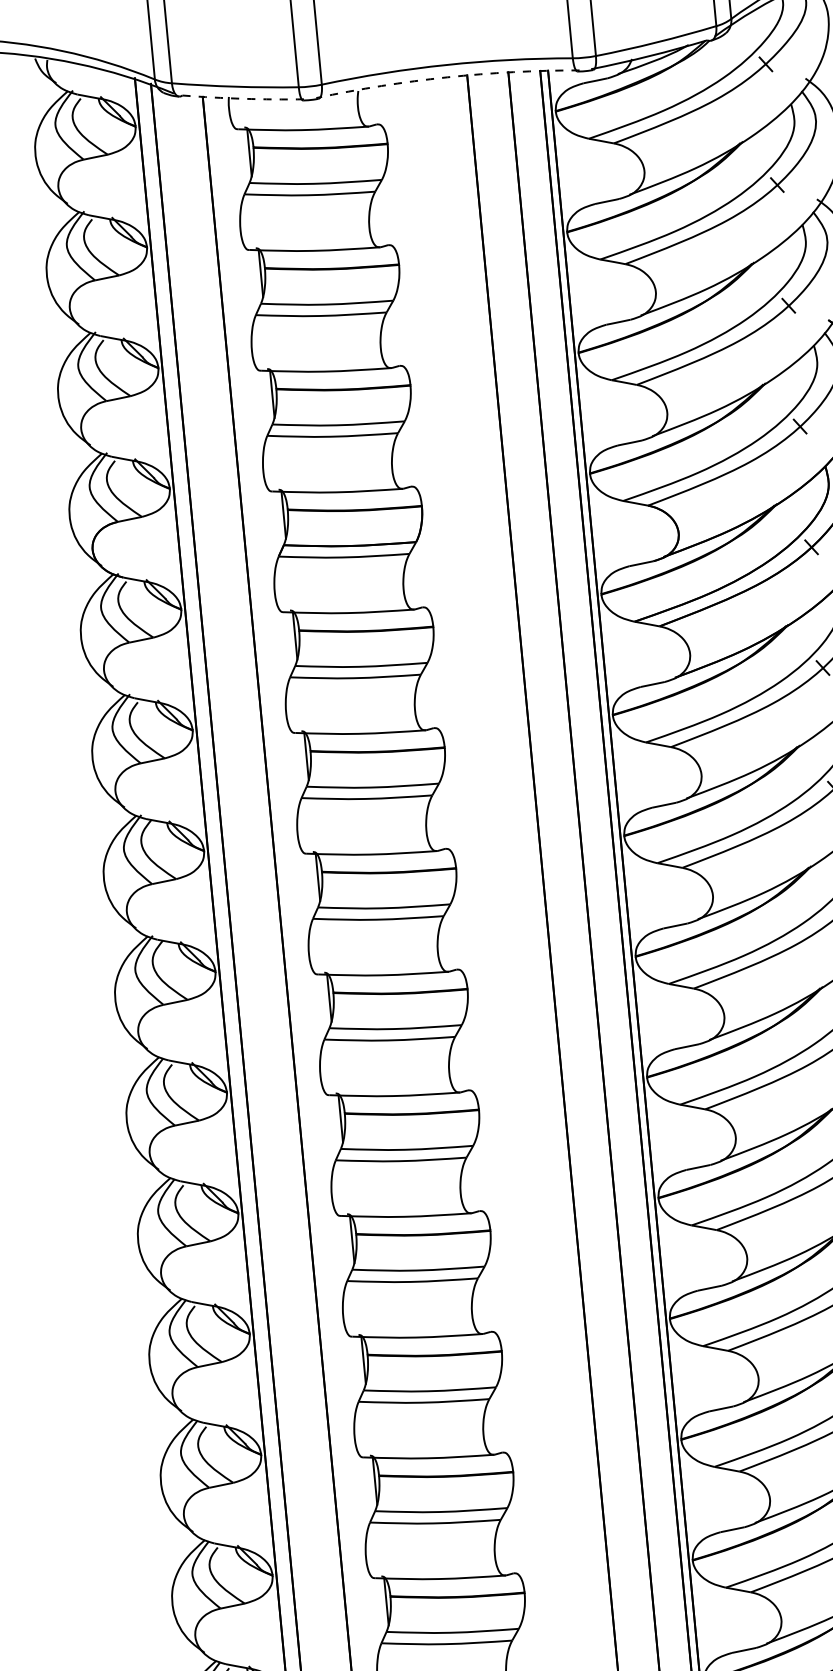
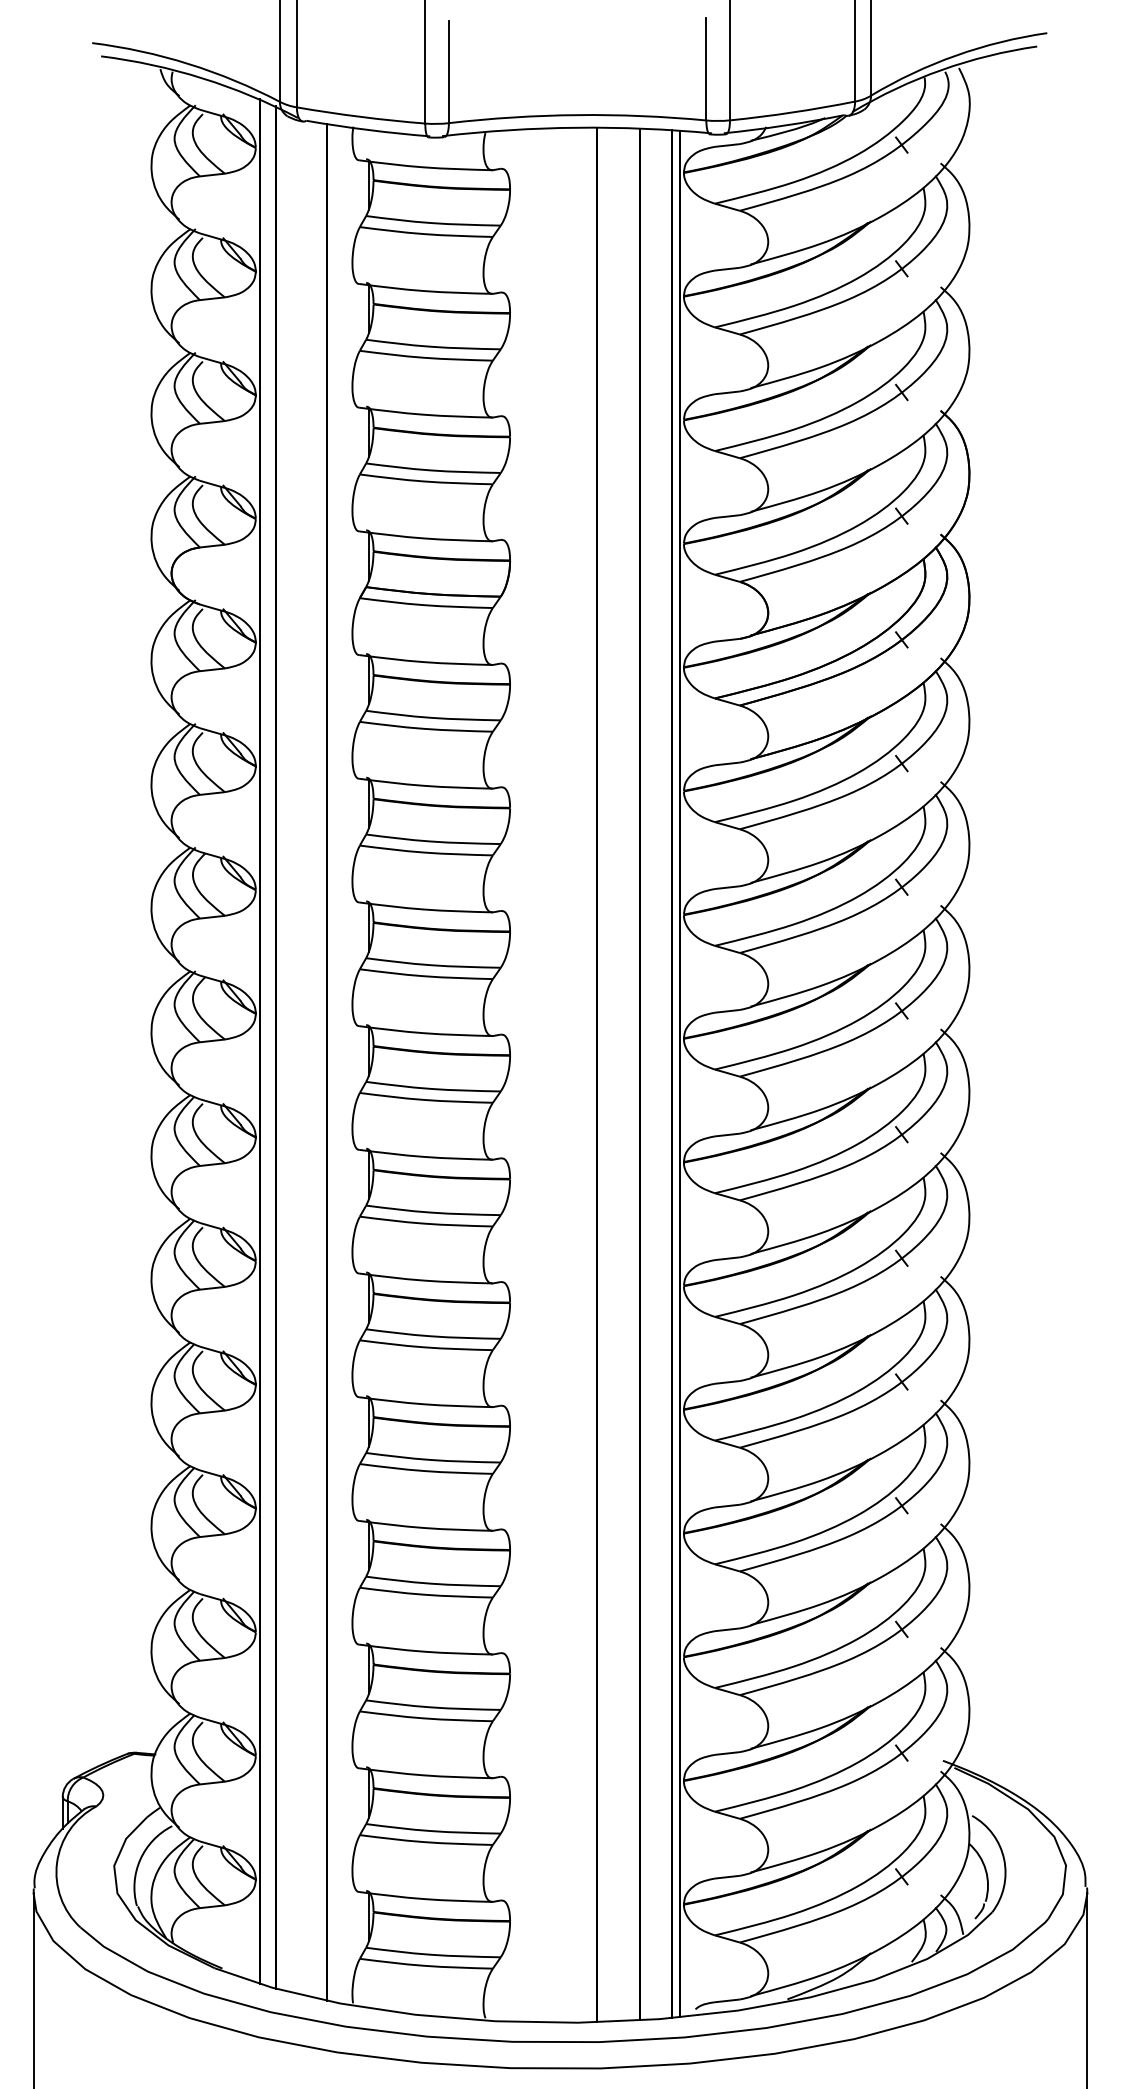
arc: (446, 77) -> (576, 127), dashed -> solid
arc: (243, 98) -> (368, 129), dashed -> solid

